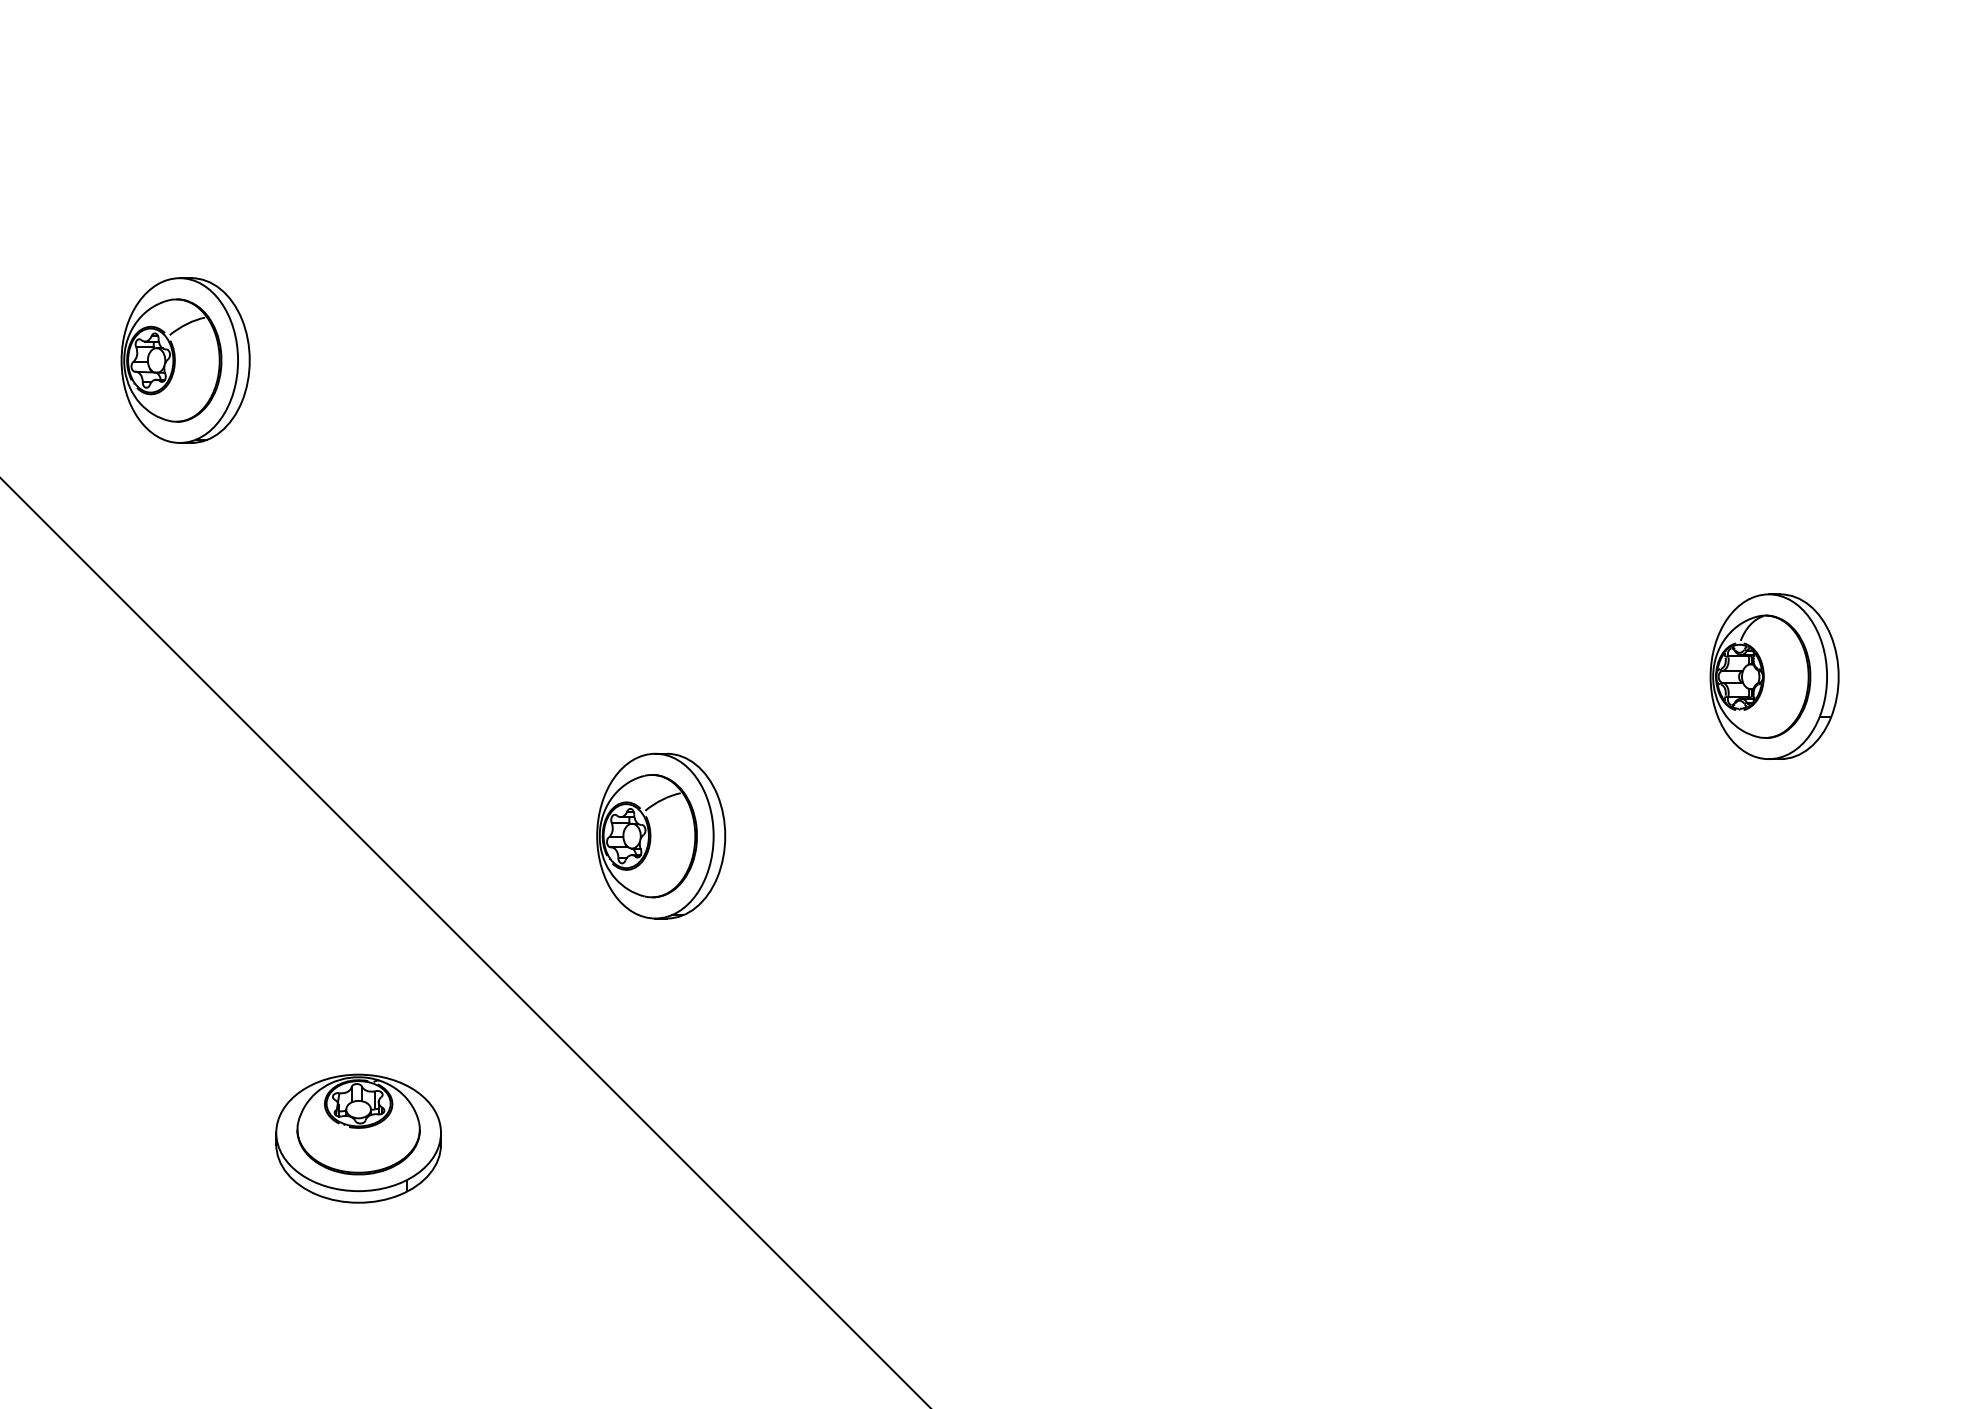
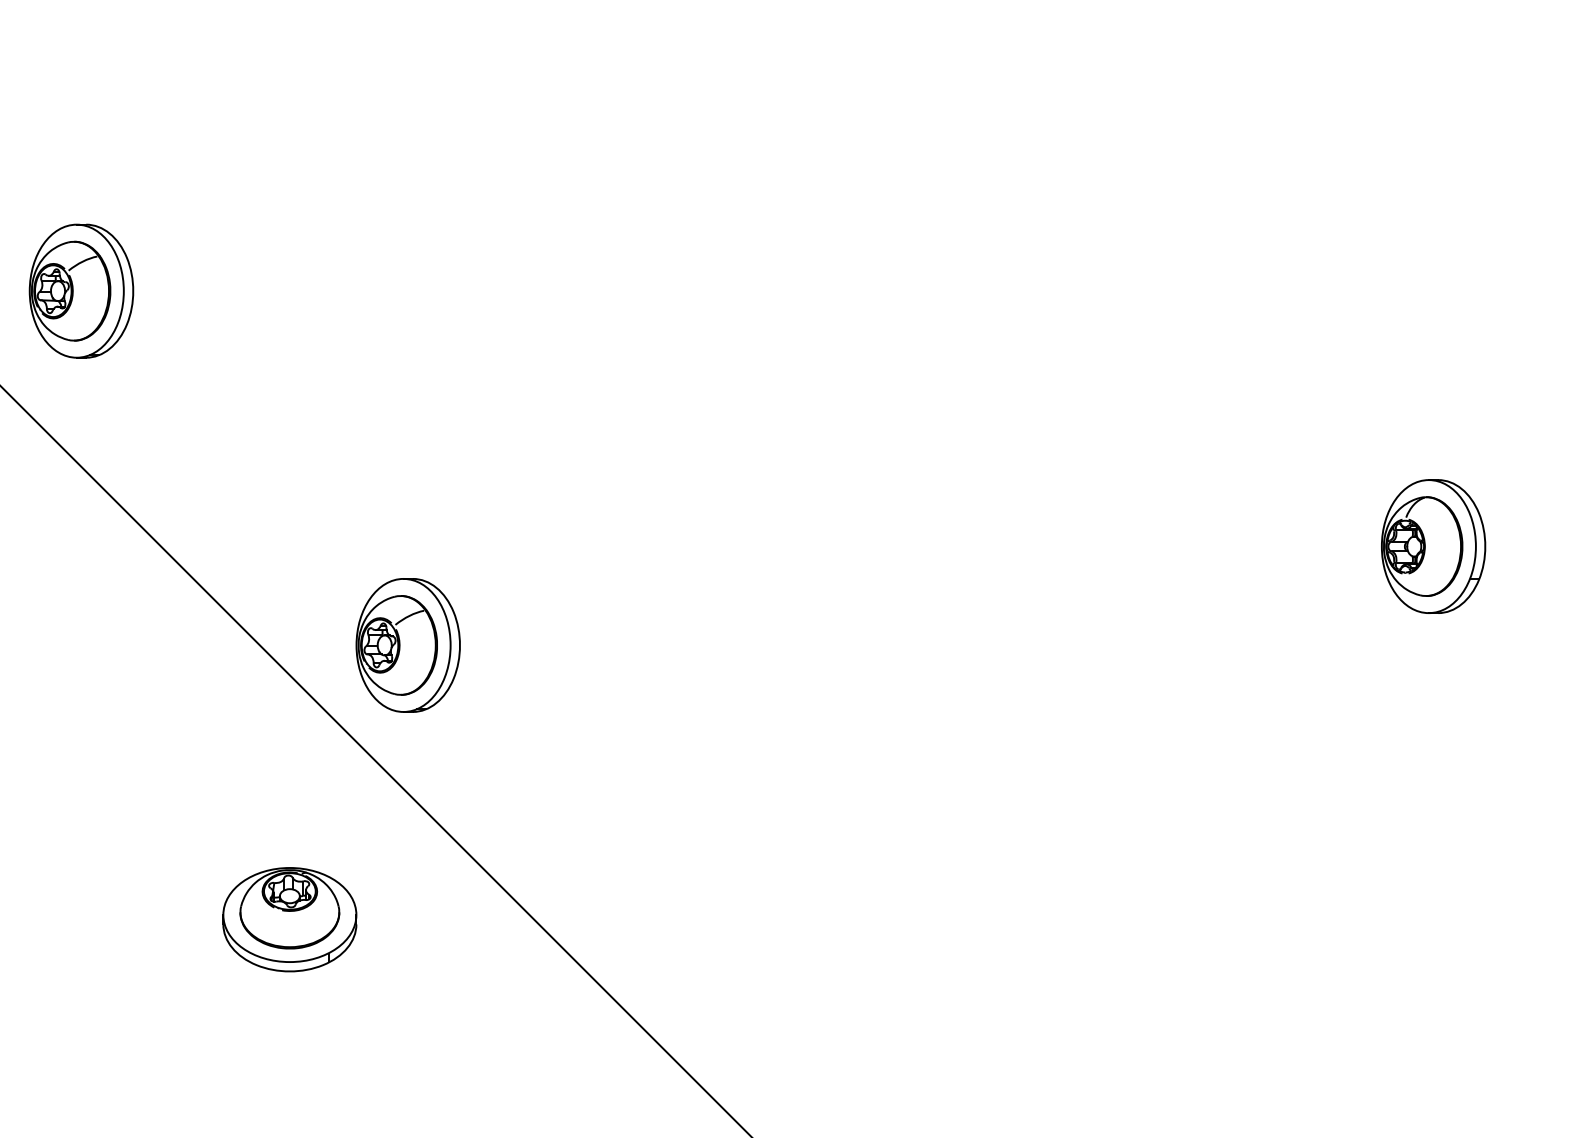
part: (185, 360) -> (81, 291), moved
part: (661, 835) -> (408, 644), moved

